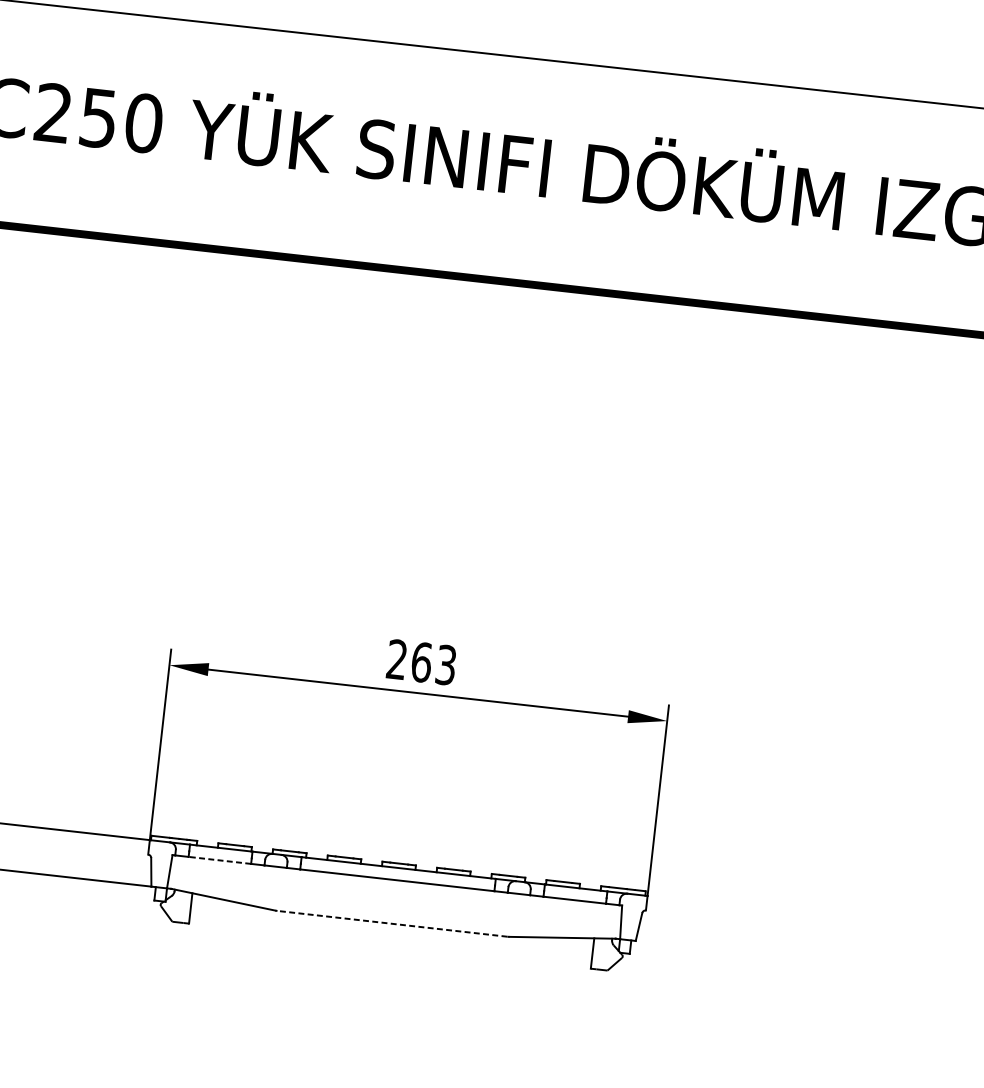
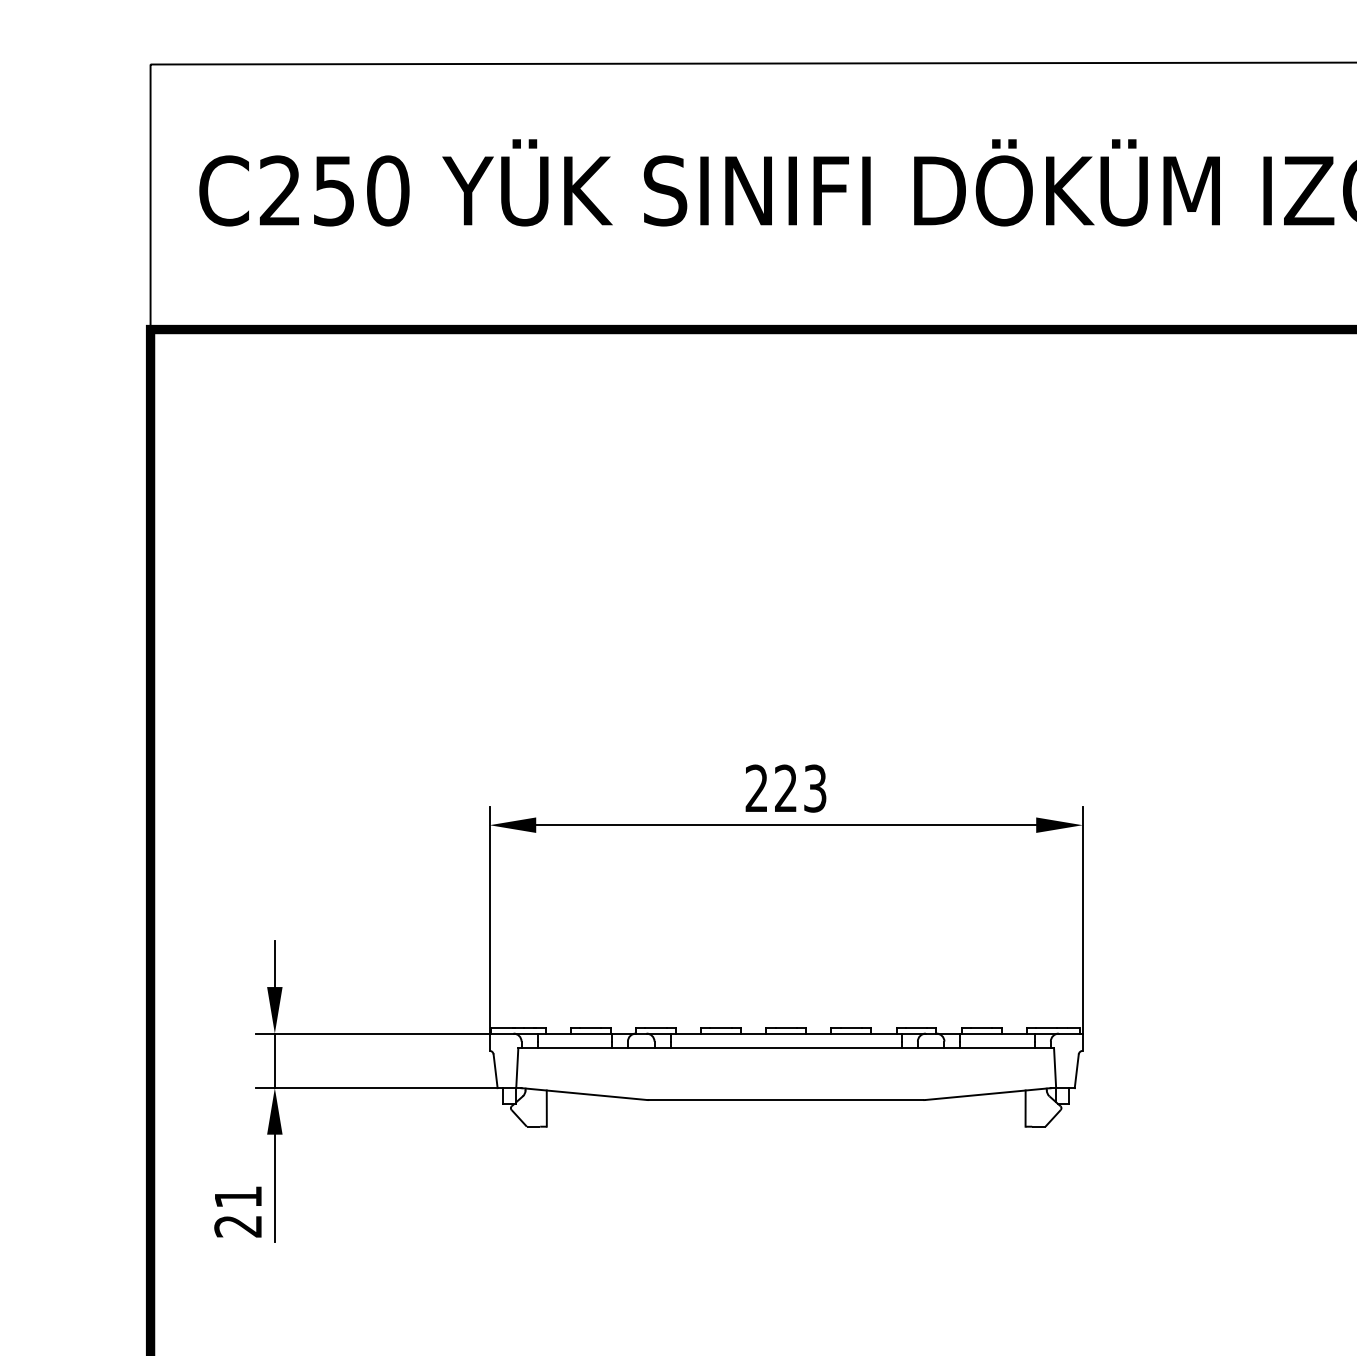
text: (421, 662) -> (785, 788), 263 -> 223
line: (219, 860) -> (574, 1048), dashed -> solid
line: (392, 924) -> (786, 1100), dashed -> solid

